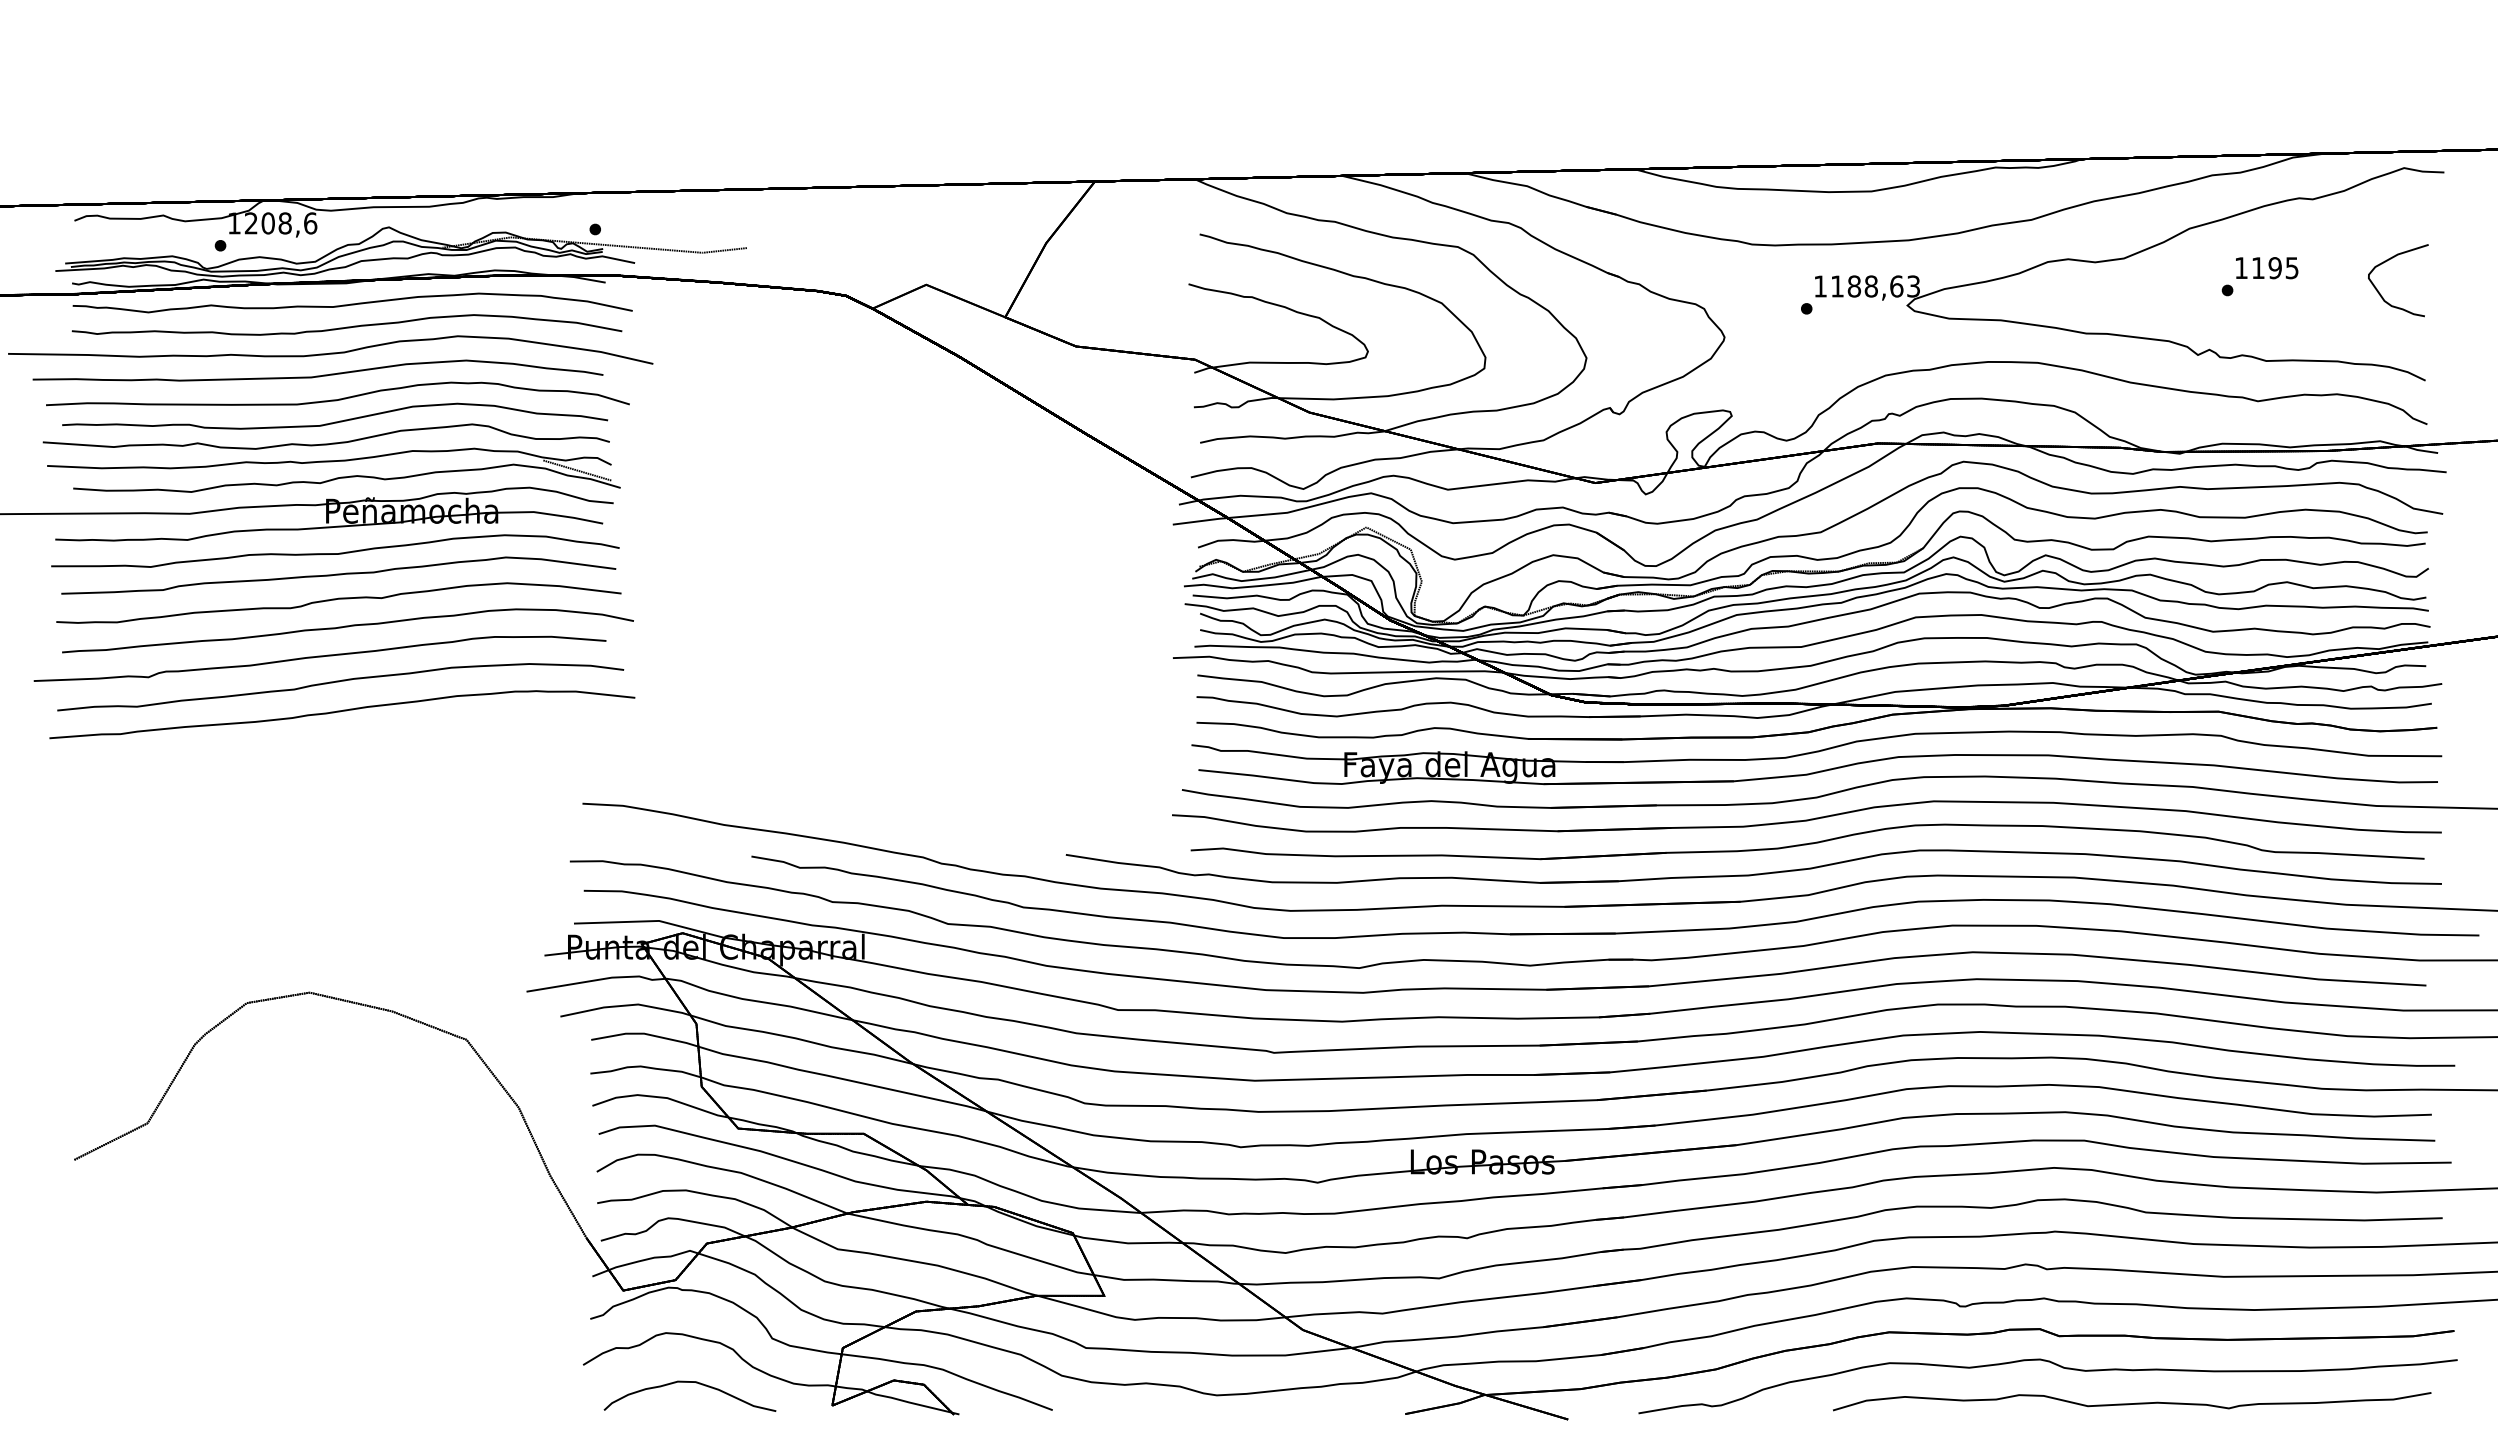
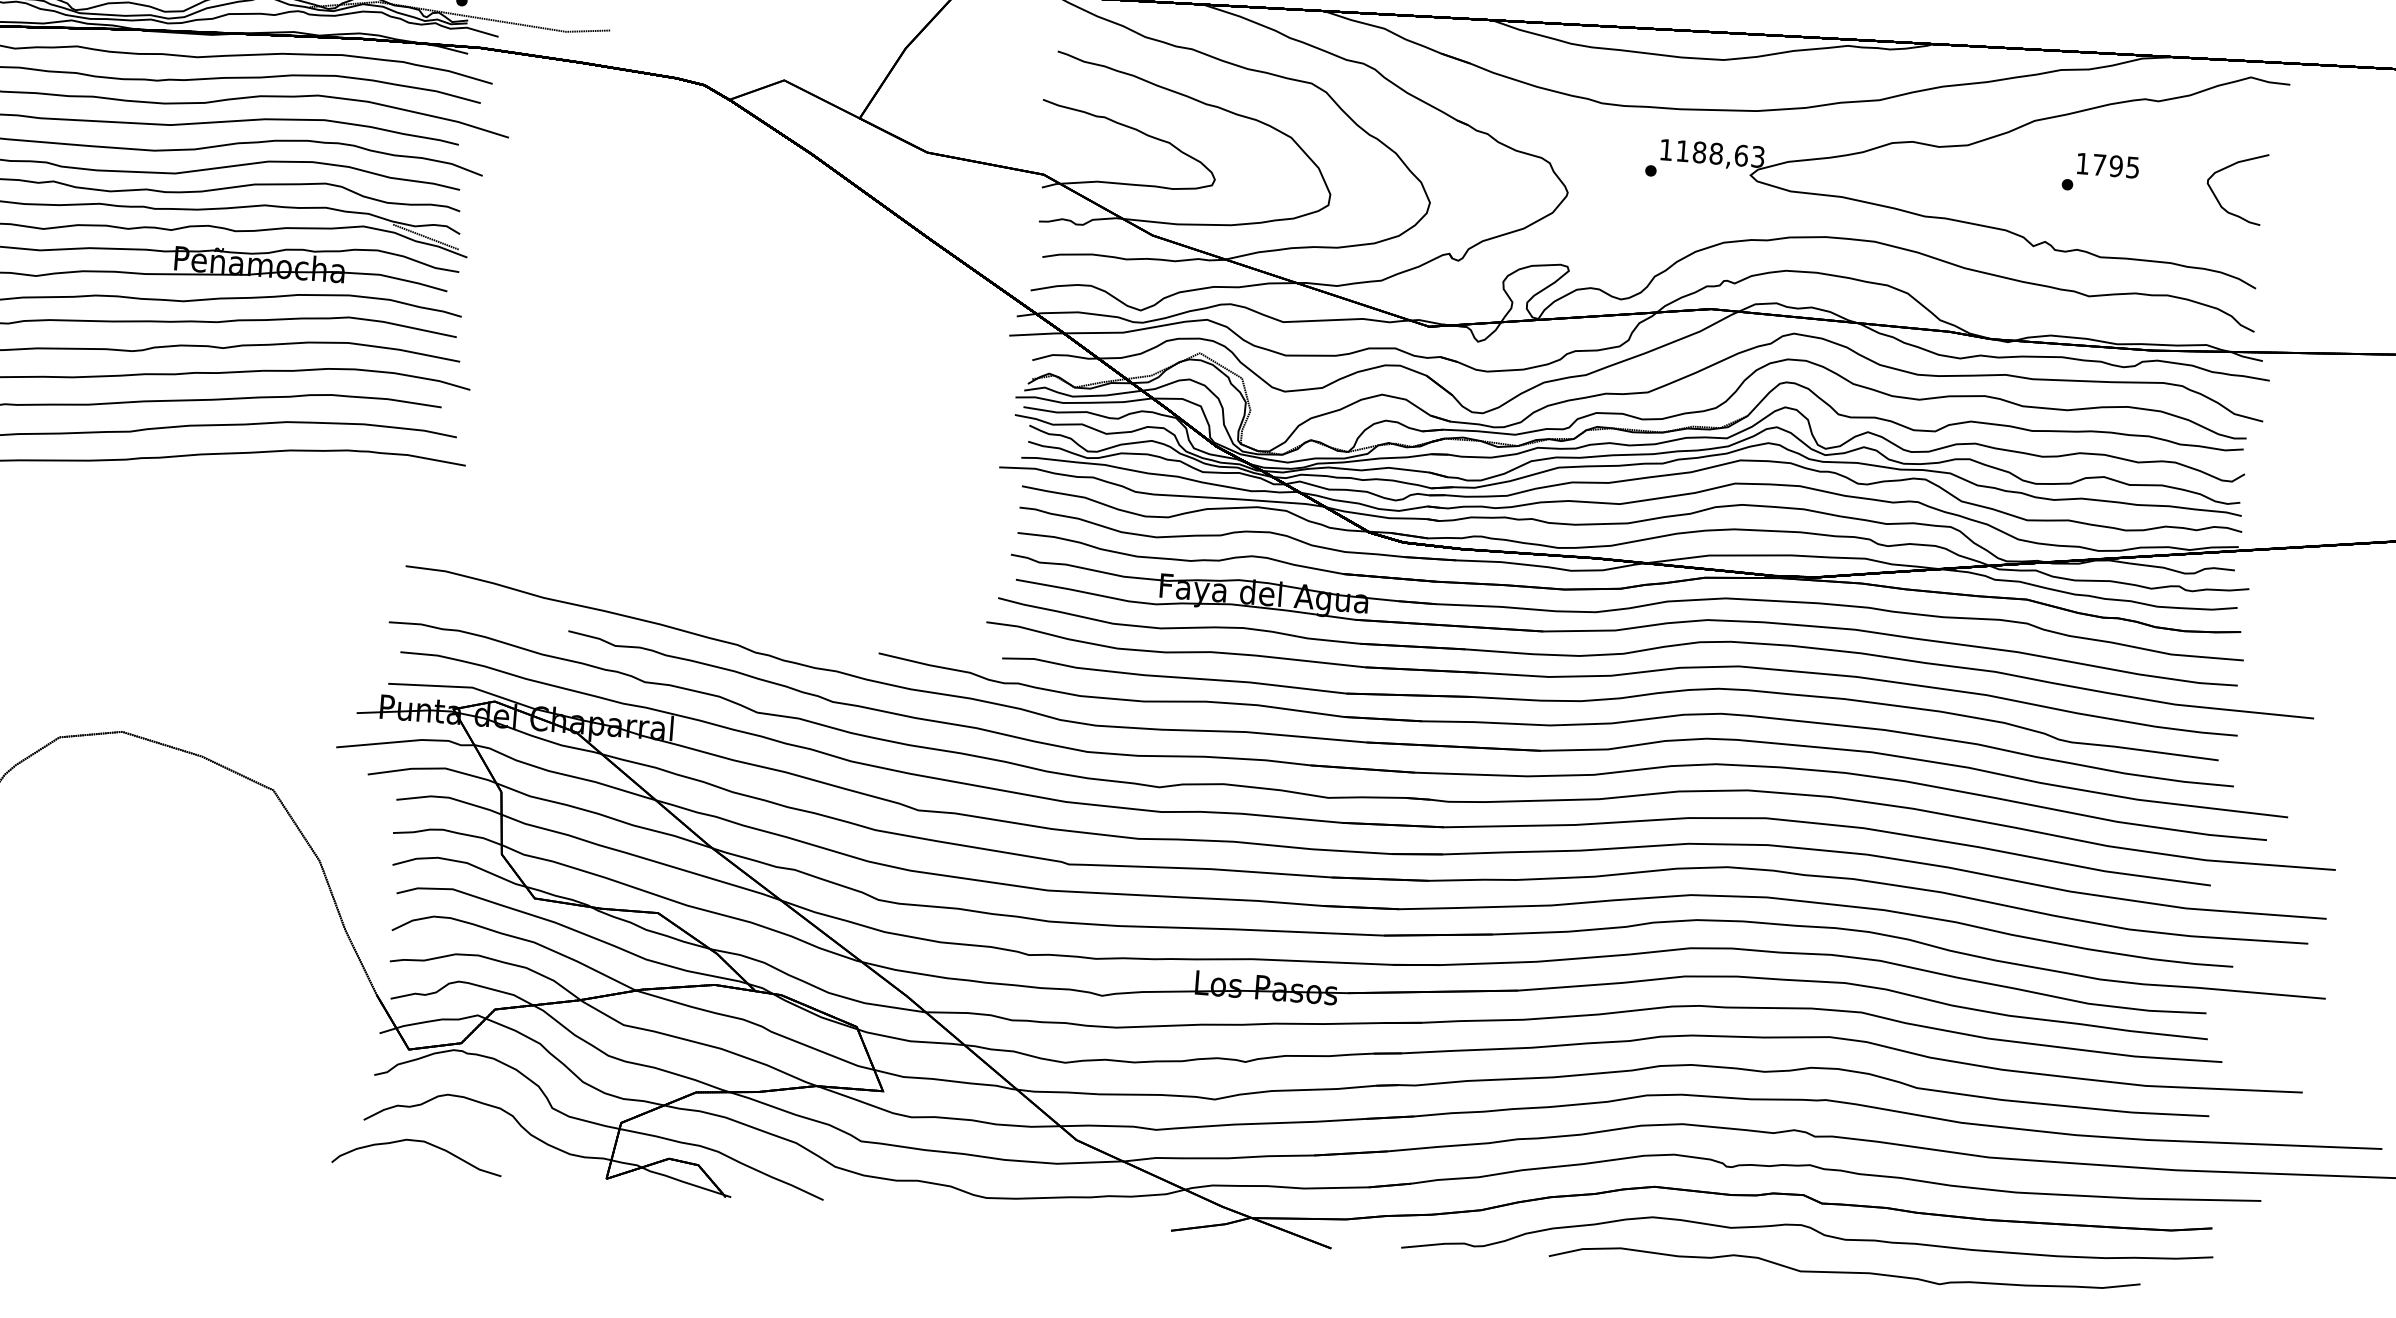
text: (2258, 267) -> (2099, 164), 1195 -> 1795
curve: (689, 1382) -> (418, 1141), moved
curve: (2132, 1403) -> (1844, 1272), moved

